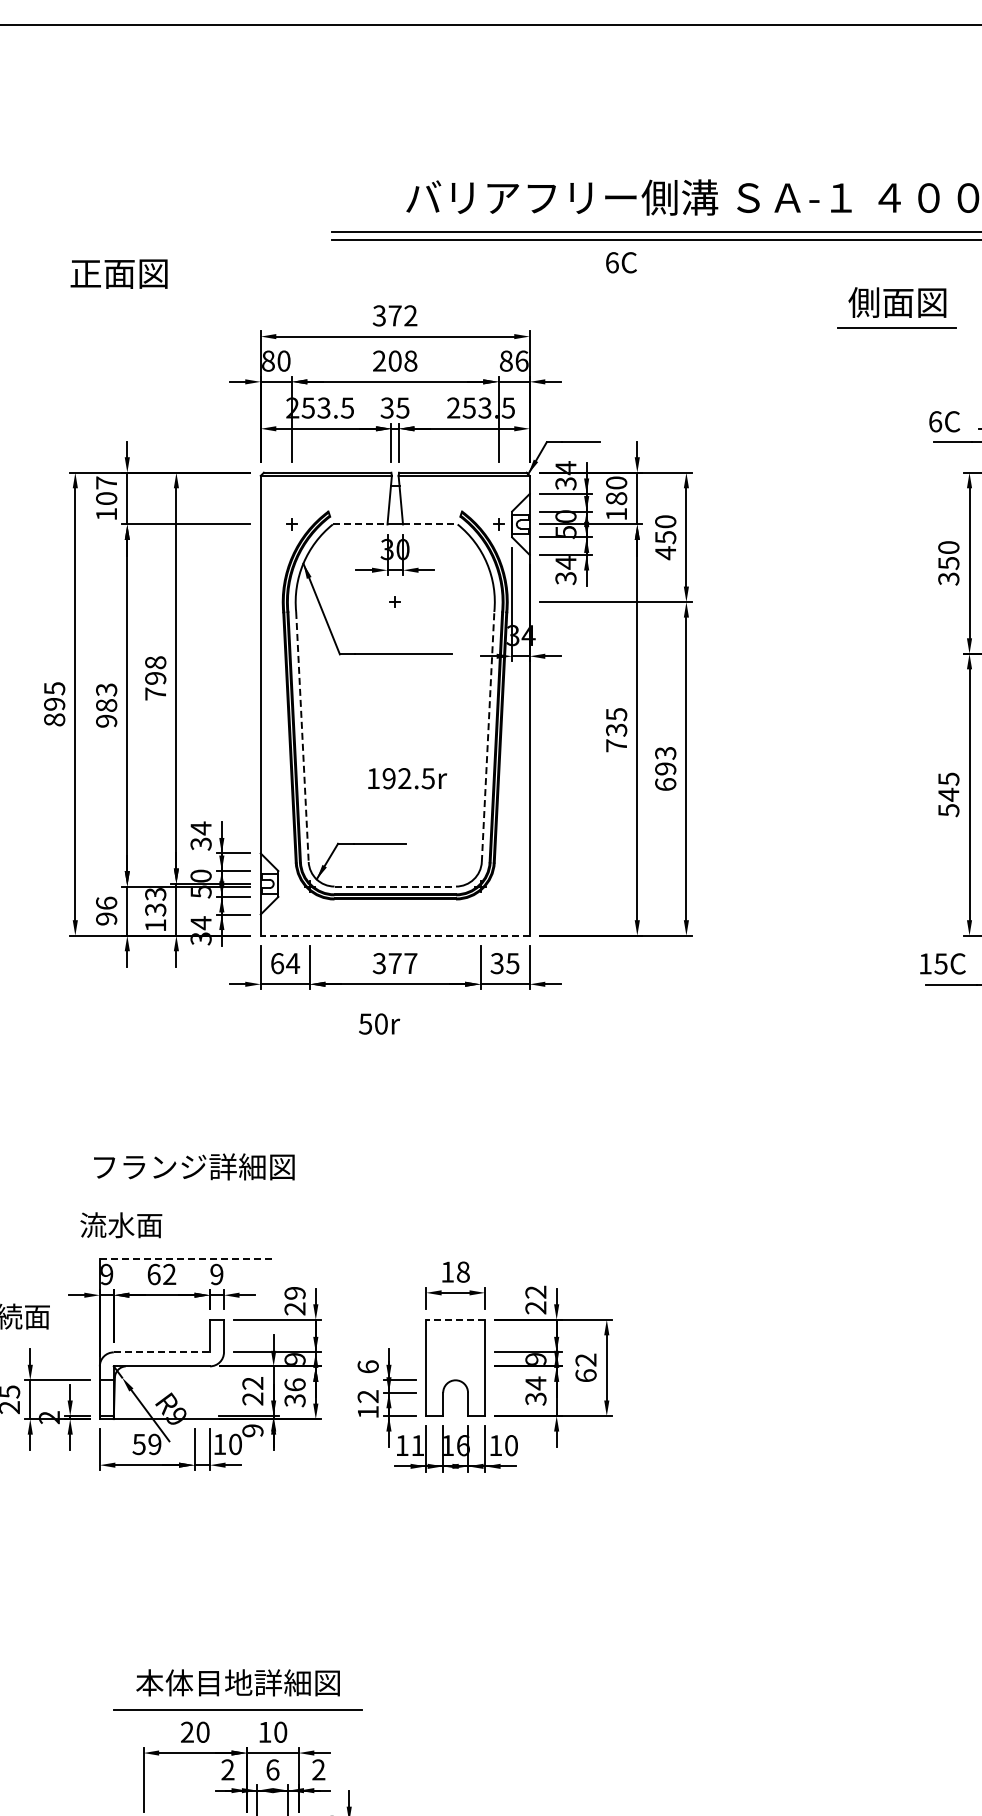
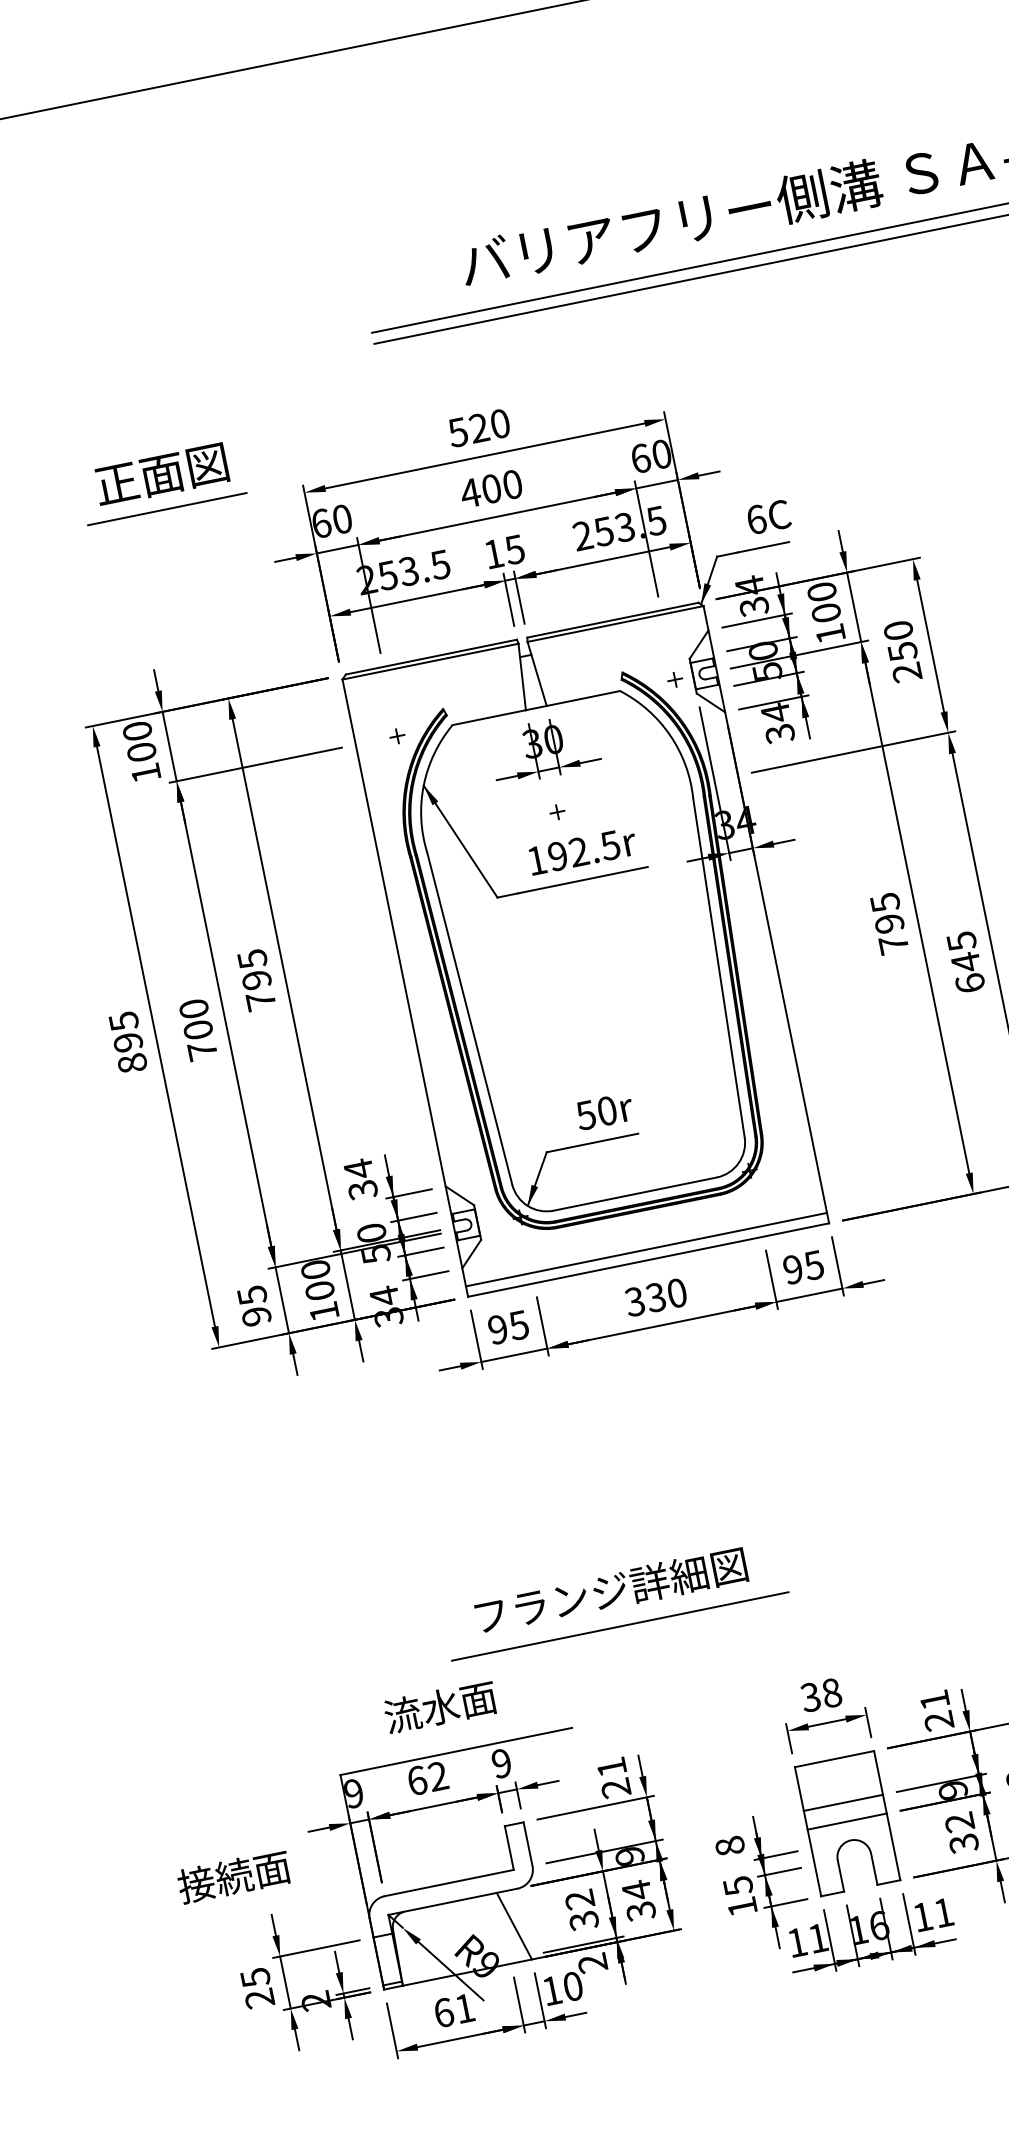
text: (621, 262) -> (768, 516), moved
text: (118, 273) -> (160, 474), moved
text: (395, 315) -> (479, 427), 372 -> 520
line: (160, 328) -> (167, 509), added
text: (268, 360) -> (321, 522), 80 -> 60
text: (394, 360) -> (490, 488), 208 -> 400
text: (514, 360) -> (651, 455), 86 -> 60
text: (386, 407) -> (492, 553), 35 -> 15
text: (106, 482) -> (137, 730), 107 -> 100
text: (616, 498) -> (826, 612), 180 -> 100
line: (360, 524) -> (489, 717), dashed -> solid
line: (430, 524) -> (583, 698), dashed -> solid
text: (665, 553) -> (906, 673), 450 -> 250
text: (155, 662) -> (252, 958), 798 -> 795
text: (106, 705) -> (198, 1029), 983 -> 700
text: (616, 729) -> (889, 922), 735 -> 795
line: (488, 736) -> (719, 967), dashed -> solid
line: (302, 737) -> (469, 1019), dashed -> solid
text: (665, 761) -> (963, 952), 693 -> 645
text: (407, 778) -> (582, 851), moved
line: (395, 886) -> (635, 1193), dashed -> solid
text: (155, 902) -> (317, 1280), 133 -> 100
text: (106, 903) -> (252, 1295), 96 -> 95
line: (394, 927) -> (645, 1249), added
line: (394, 935) -> (647, 1259), dashed -> solid
text: (285, 963) -> (508, 1327), 64 -> 95
text: (402, 963) -> (665, 1295), 377 -> 330
text: (496, 963) -> (792, 1269), 35 -> 95
text: (379, 1023) -> (604, 1110), moved
text: (194, 1166) -> (611, 1590), moved
line: (321, 1193) -> (620, 1626), added
text: (121, 1225) -> (440, 1707), moved
line: (186, 1259) -> (456, 1751), dashed -> solid
text: (447, 1271) -> (810, 1696), 18 -> 38
text: (535, 1291) -> (934, 1699), 22 -> 21
text: (294, 1293) -> (611, 1767), 29 -> 21
line: (455, 1319) -> (834, 1758), dashed -> solid
line: (162, 1352) -> (450, 1883), dashed -> solid
line: (455, 1352) -> (843, 1803), added
text: (367, 1366) -> (728, 1845), 6 -> 8
line: (455, 1366) -> (847, 1821), added
text: (535, 1383) -> (959, 1822), 34 -> 32
text: (294, 1385) -> (636, 1891), 36 -> 34
line: (202, 1392) -> (514, 1925), added
text: (367, 1396) -> (737, 1886), 12 -> 15
text: (252, 1398) -> (583, 1920), 22 -> 32
text: (252, 1430) -> (592, 1963), 9 -> 2
text: (146, 1444) -> (453, 2010), 59 -> 61
text: (511, 1445) -> (943, 1912), 10 -> 11

